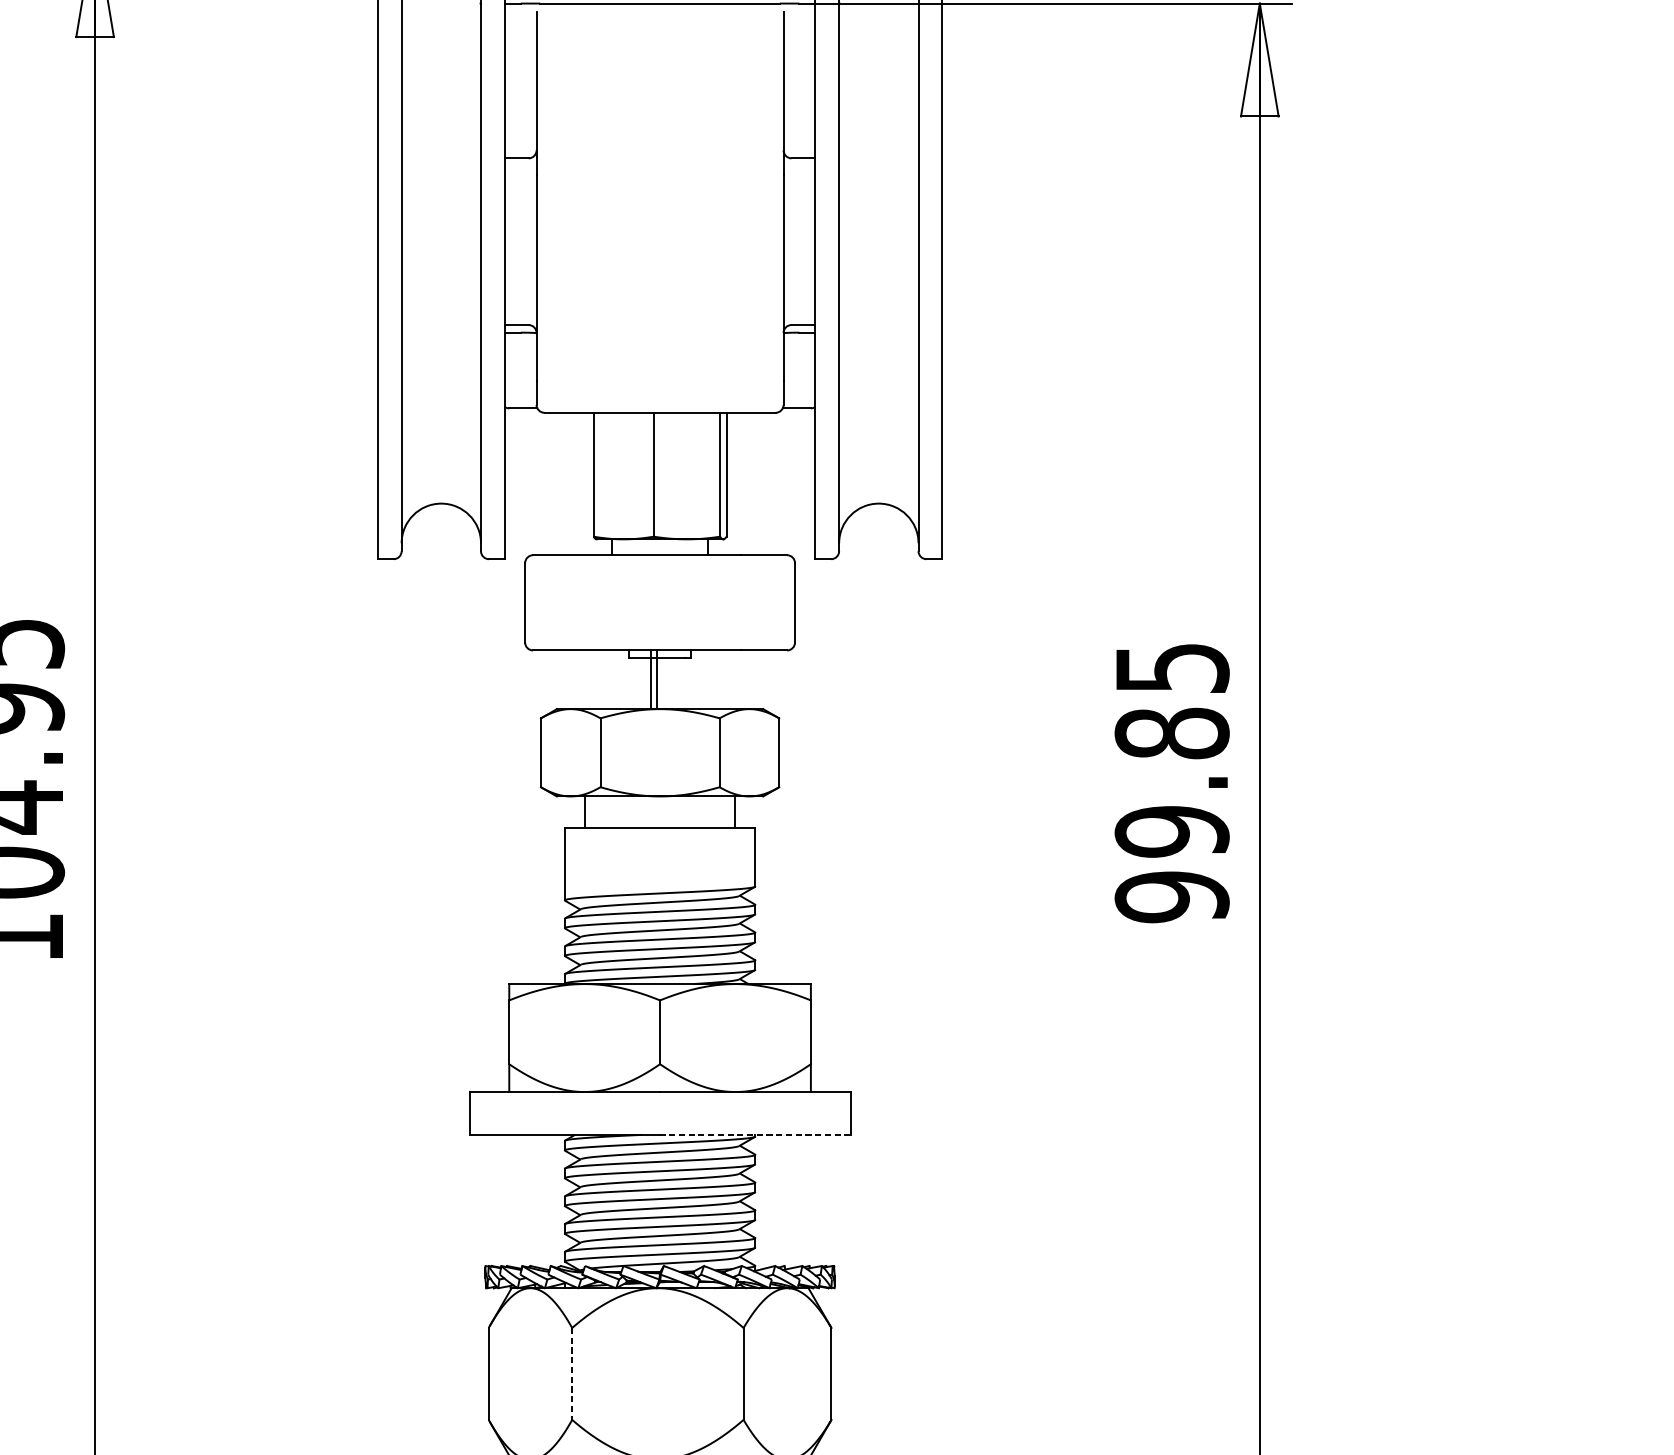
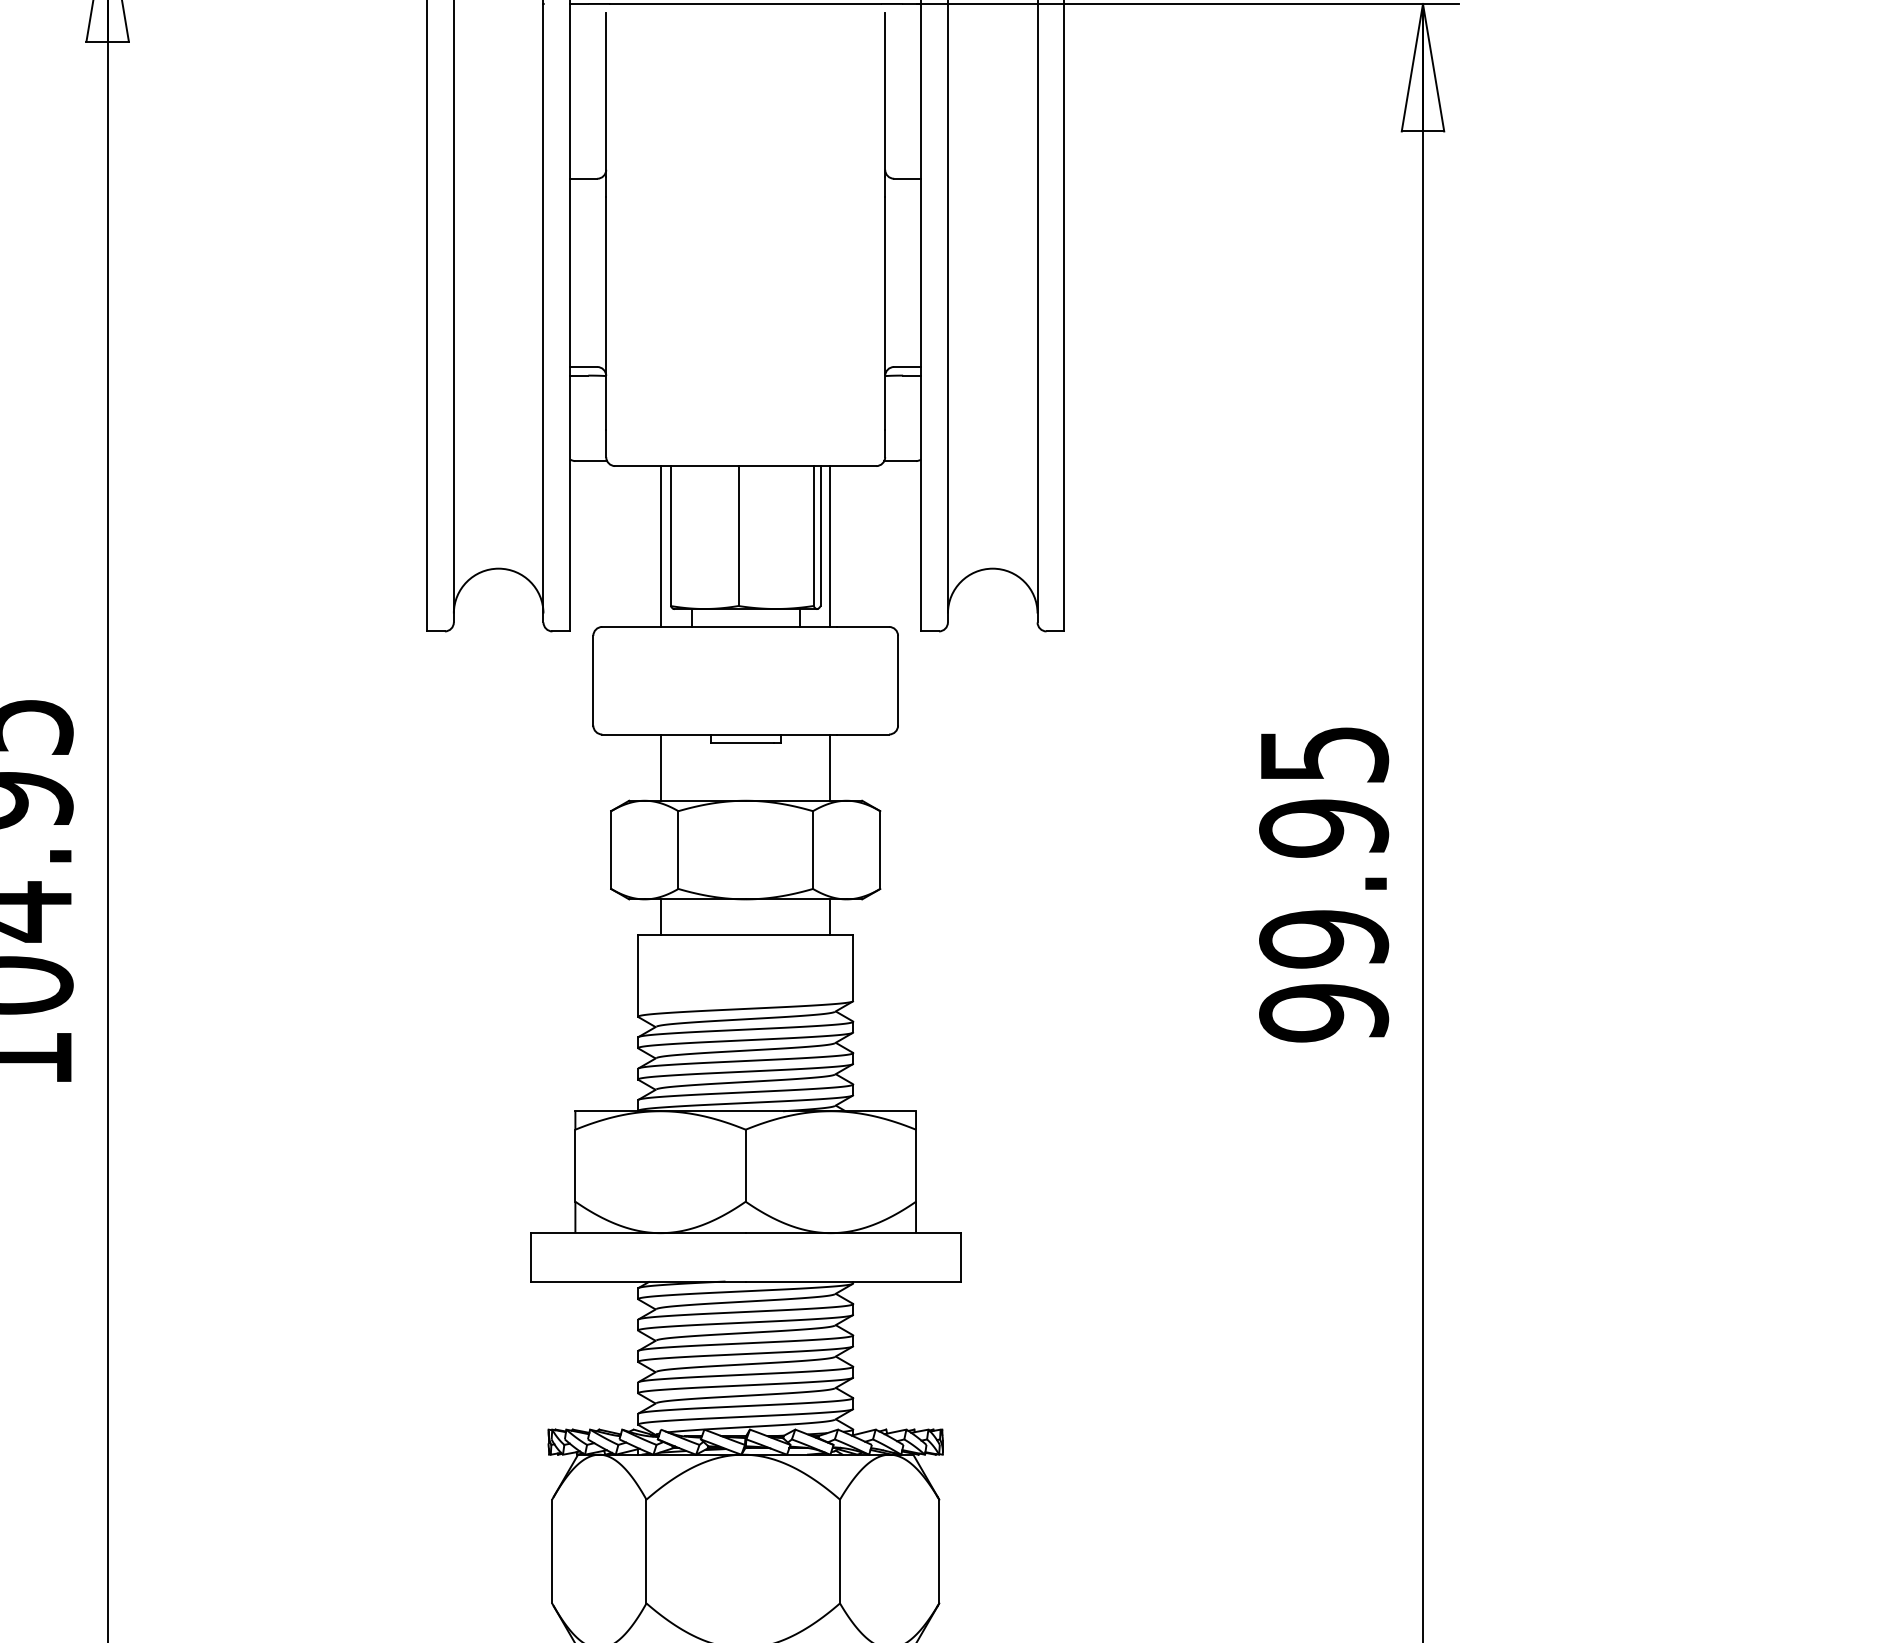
line: (585, 483) -> (661, 546), added
line: (734, 483) -> (829, 546), added
line: (651, 679) -> (661, 767), moved
line: (656, 679) -> (829, 767), moved
text: (1172, 733) -> (1324, 828), 99.85 -> 99.95
line: (755, 1134) -> (853, 1281), dashed -> solid
line: (572, 1373) -> (646, 1551), dashed -> solid

